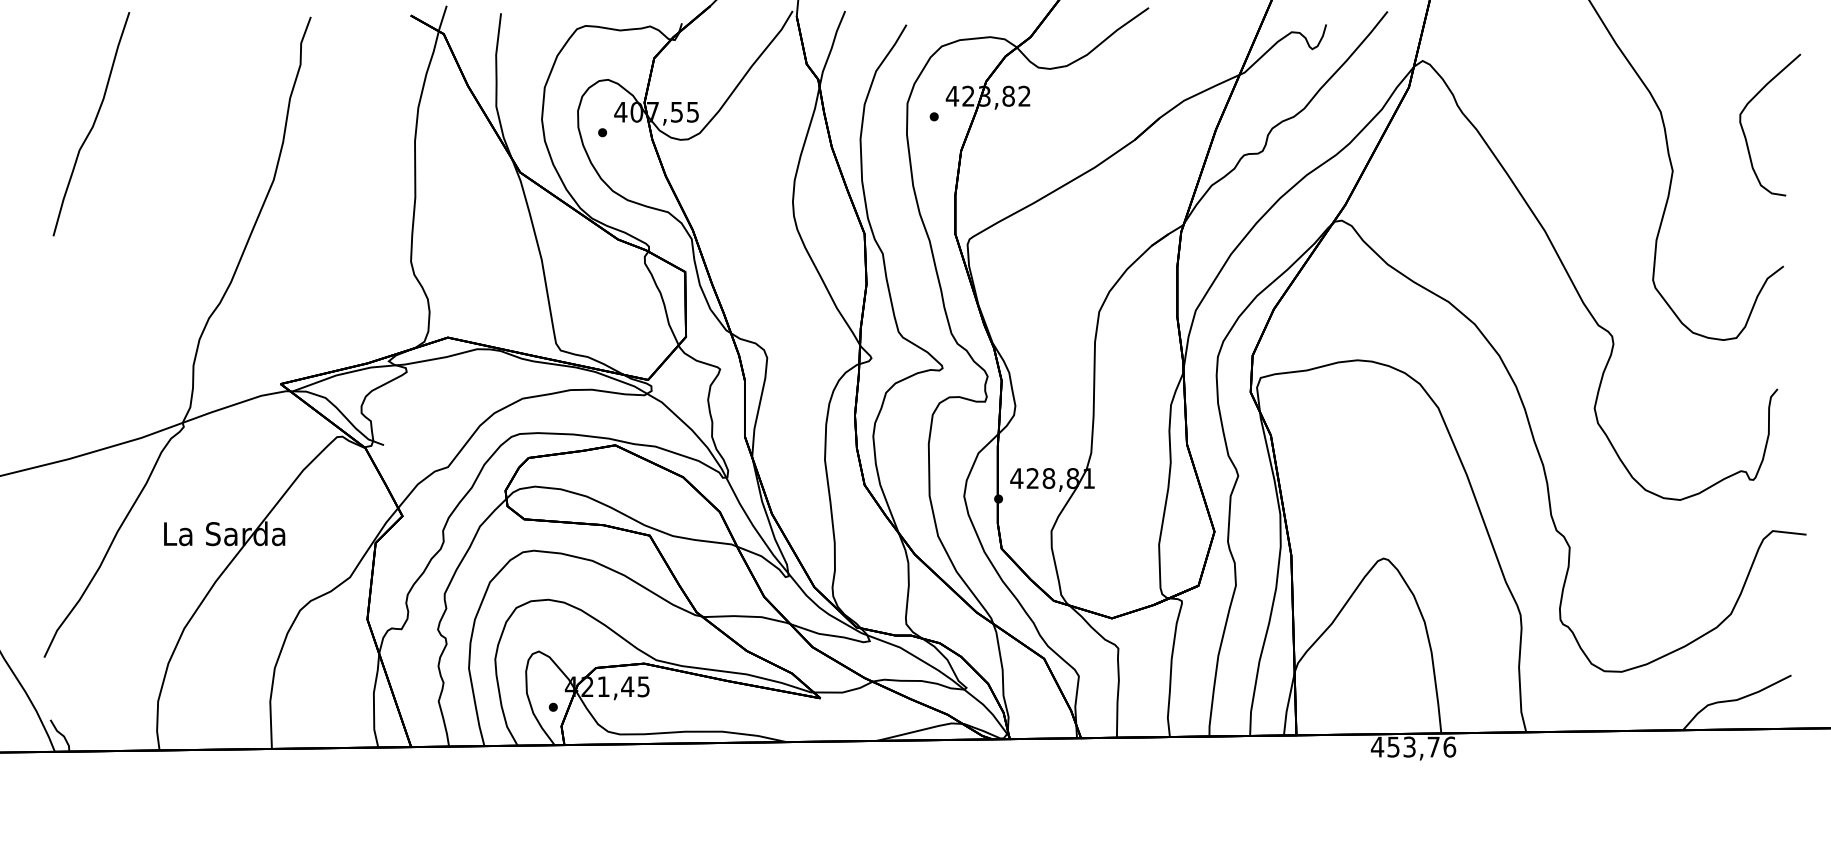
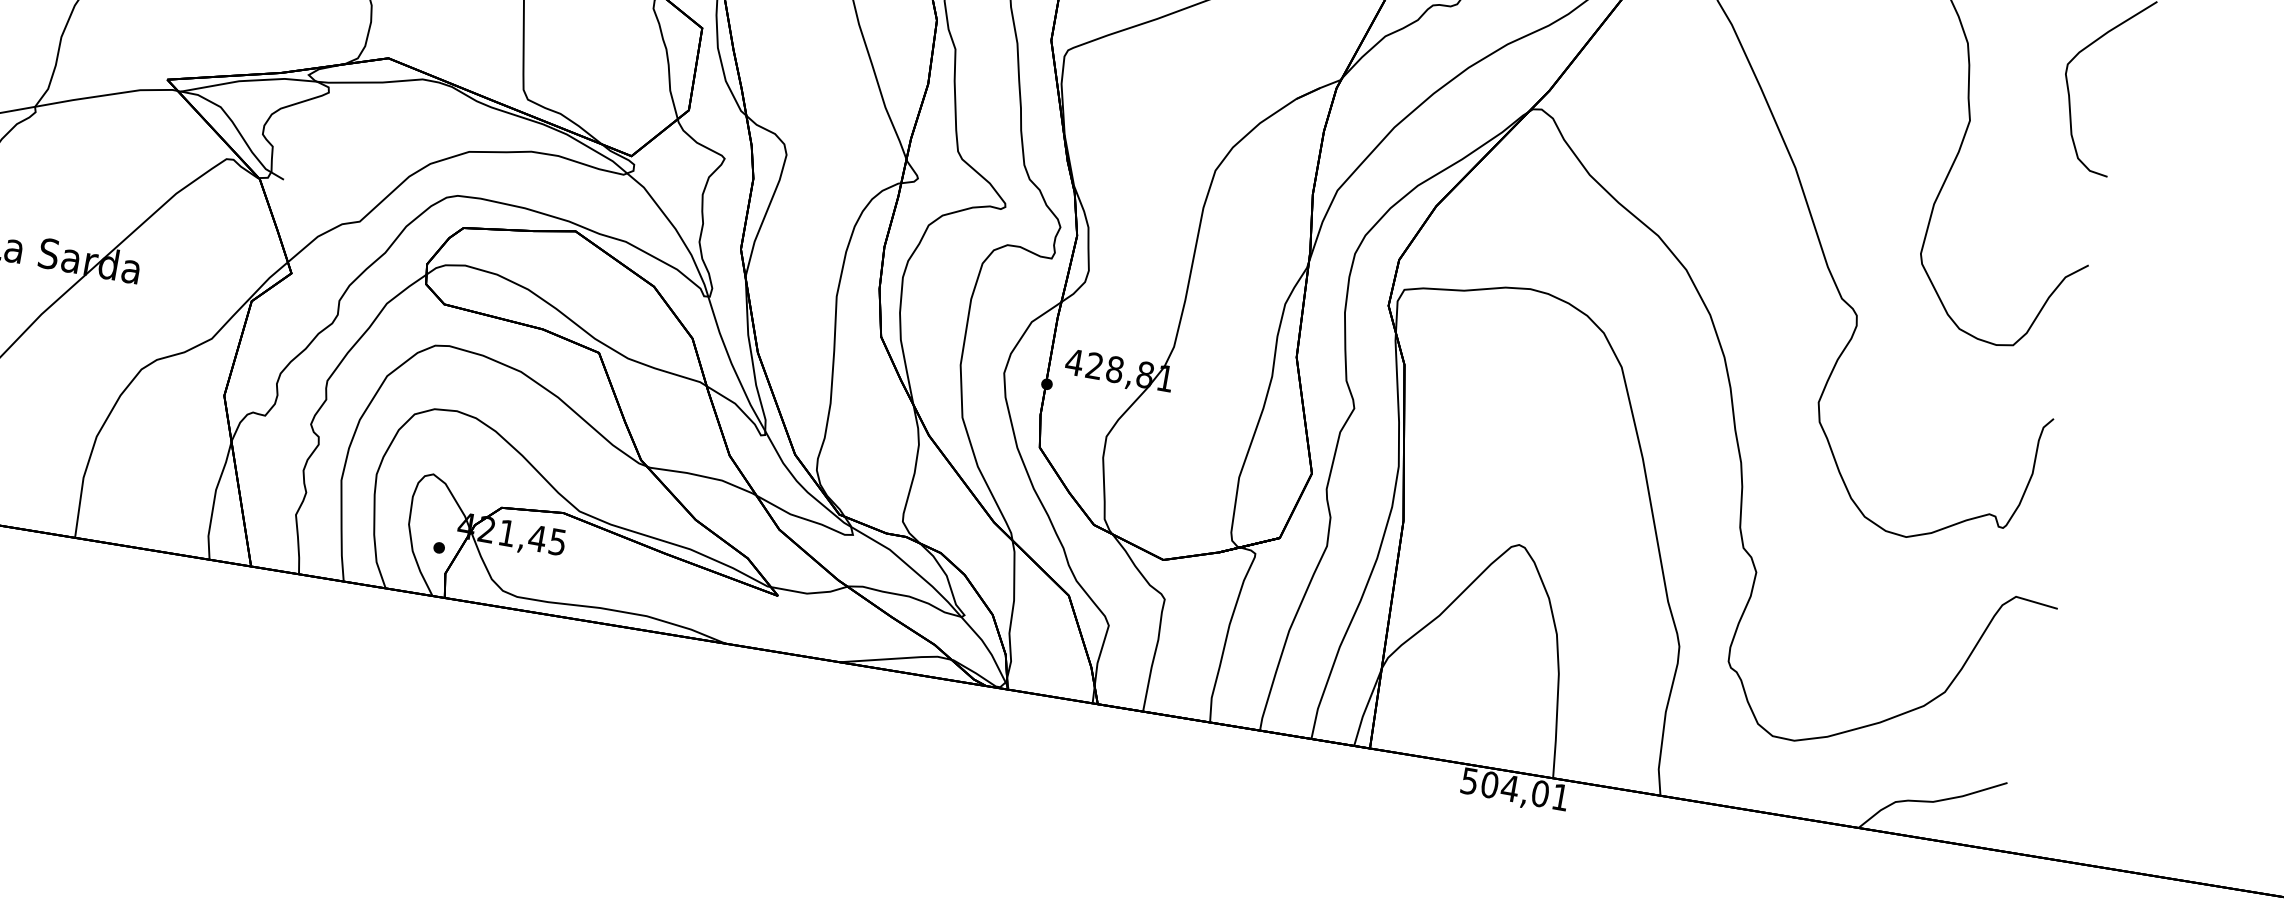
text: (1413, 746) -> (1515, 788), 453,76 -> 504,01

